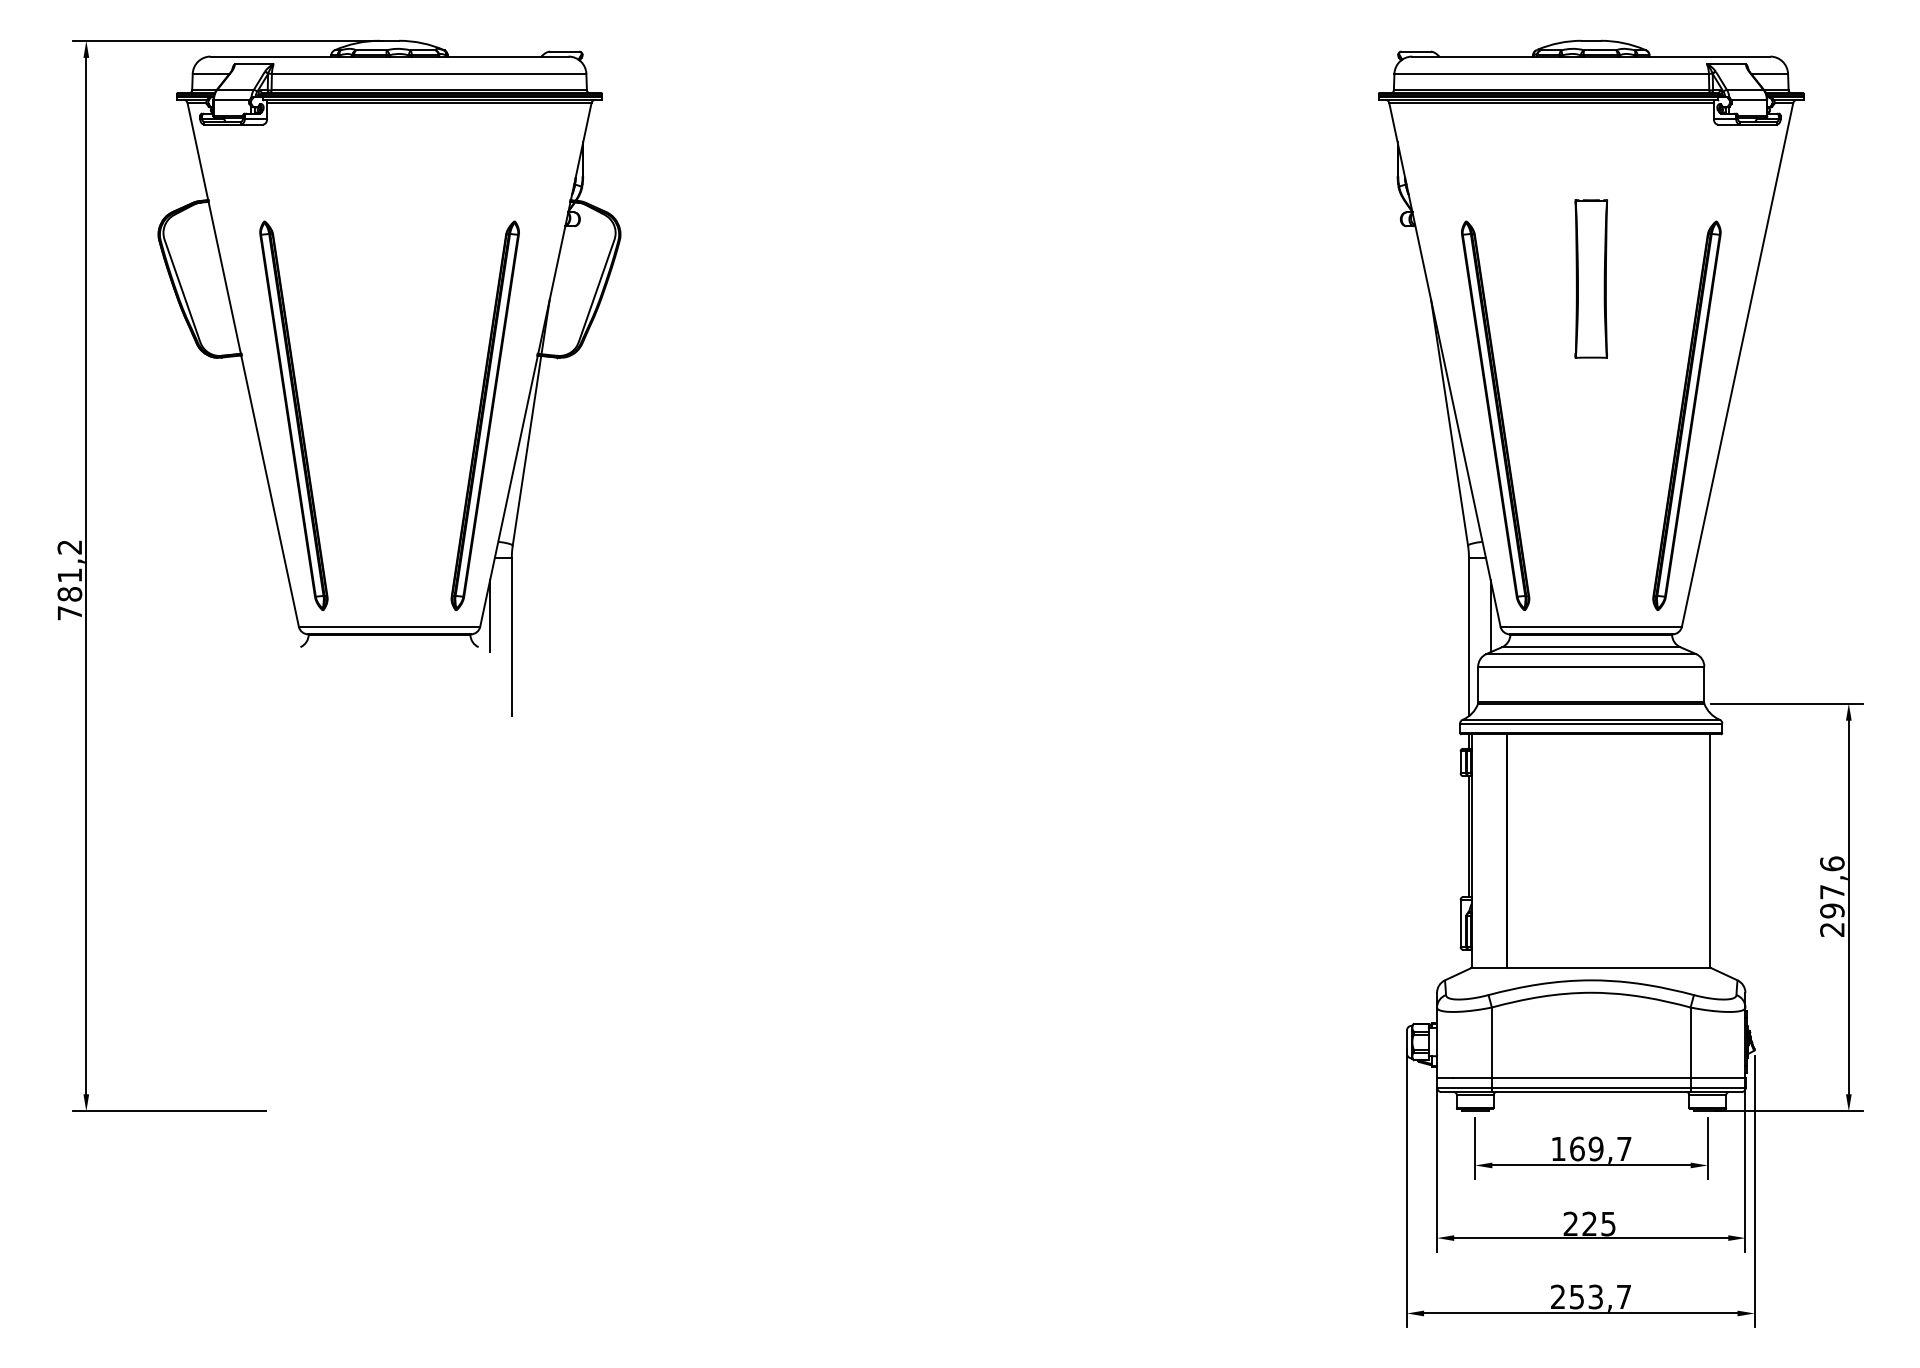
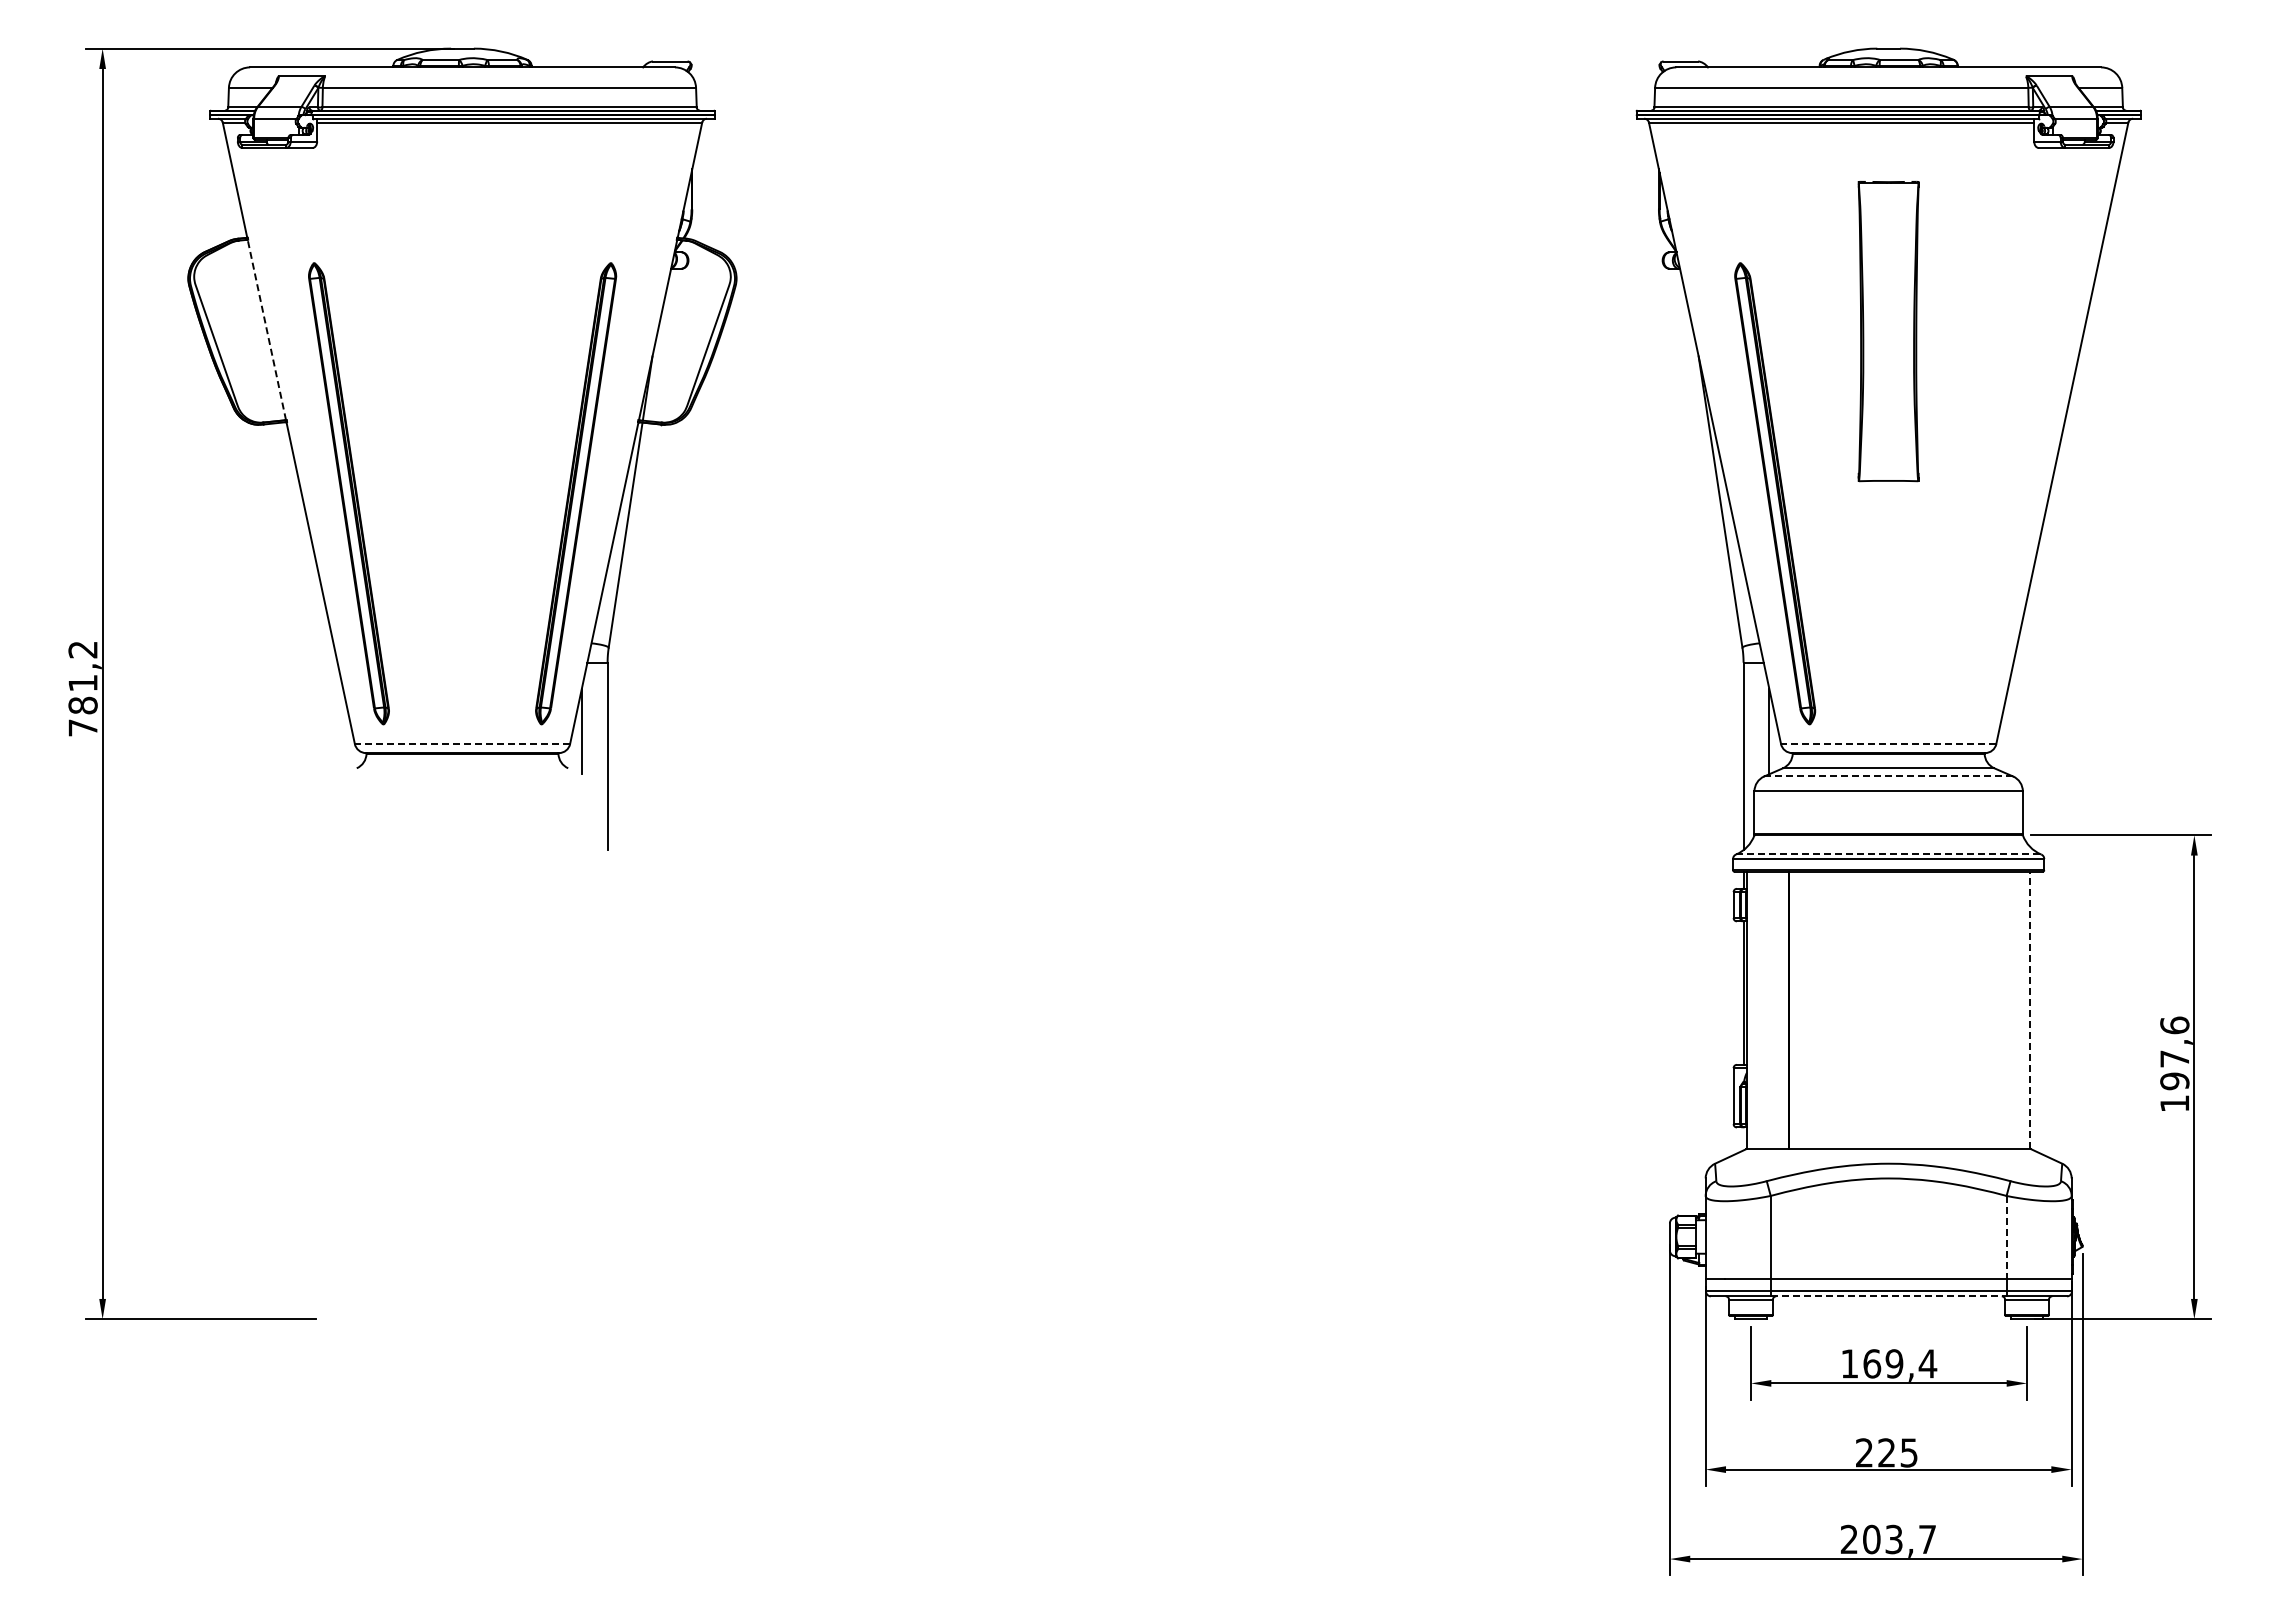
line: (224, 277) -> (266, 329), solid -> dashed
part: (1591, 278) -> (1888, 330), size x1.6
part: (1687, 415) -> (2002, 493), removed
line: (389, 627) -> (462, 744), solid -> dashed
line: (1591, 627) -> (1888, 744), solid -> dashed
line: (1591, 654) -> (1889, 776), solid -> dashed
line: (1591, 719) -> (1888, 854), solid -> dashed
line: (1710, 851) -> (2030, 1010), solid -> dashed
text: (1832, 929) -> (2174, 1103), 297,6 -> 197,6
line: (1690, 1042) -> (2006, 1237), solid -> dashed
line: (1591, 1092) -> (1888, 1296), solid -> dashed
text: (1623, 1148) -> (1927, 1363), 169,7 -> 169,4
text: (1576, 1296) -> (1871, 1539), 253,7 -> 203,7

